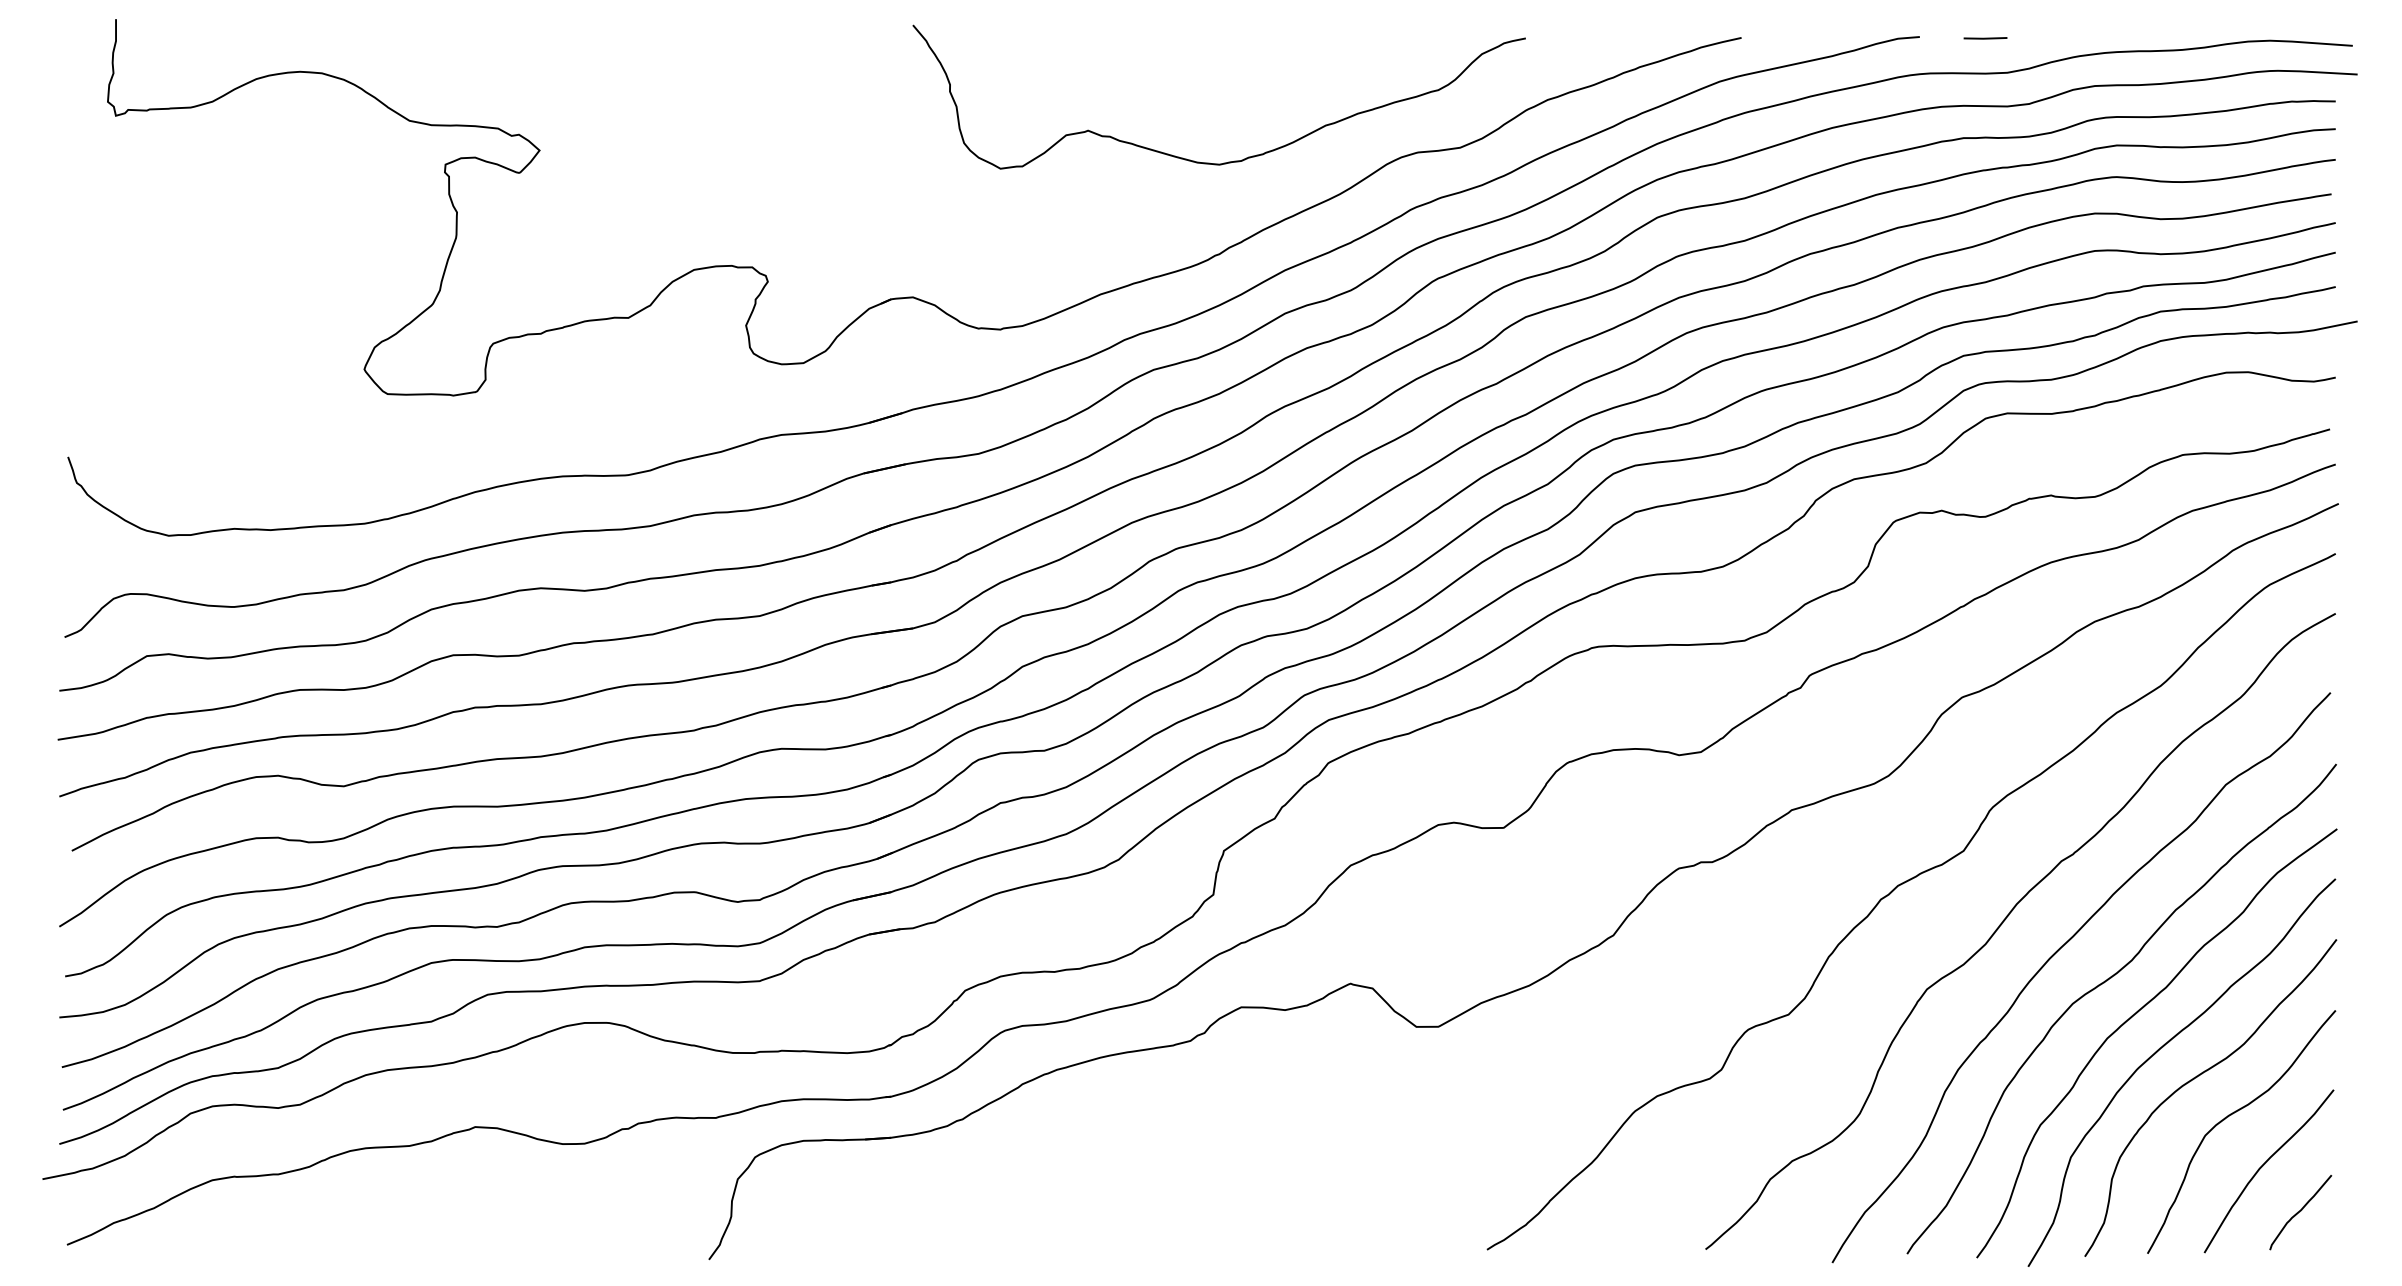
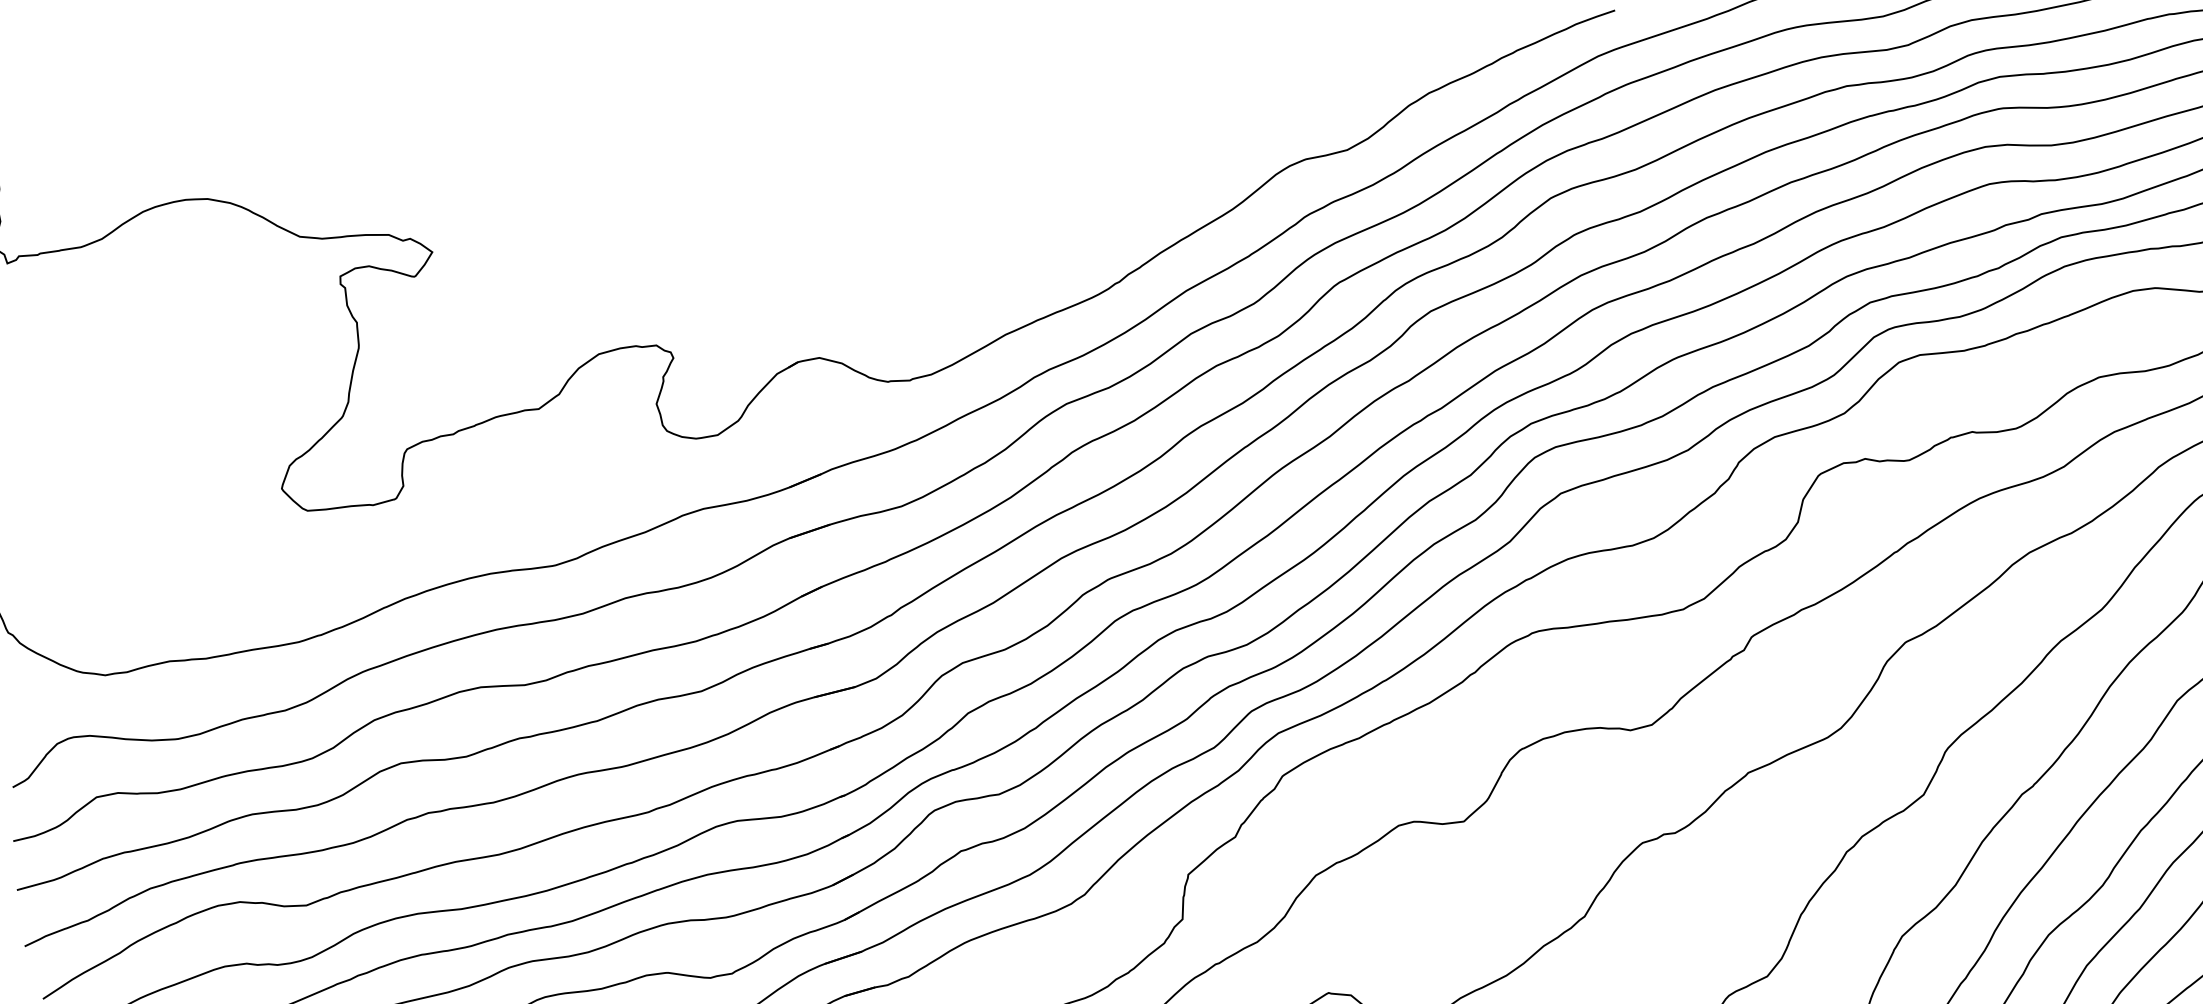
curve: (1228, 161) -> (1118, 188), removed

